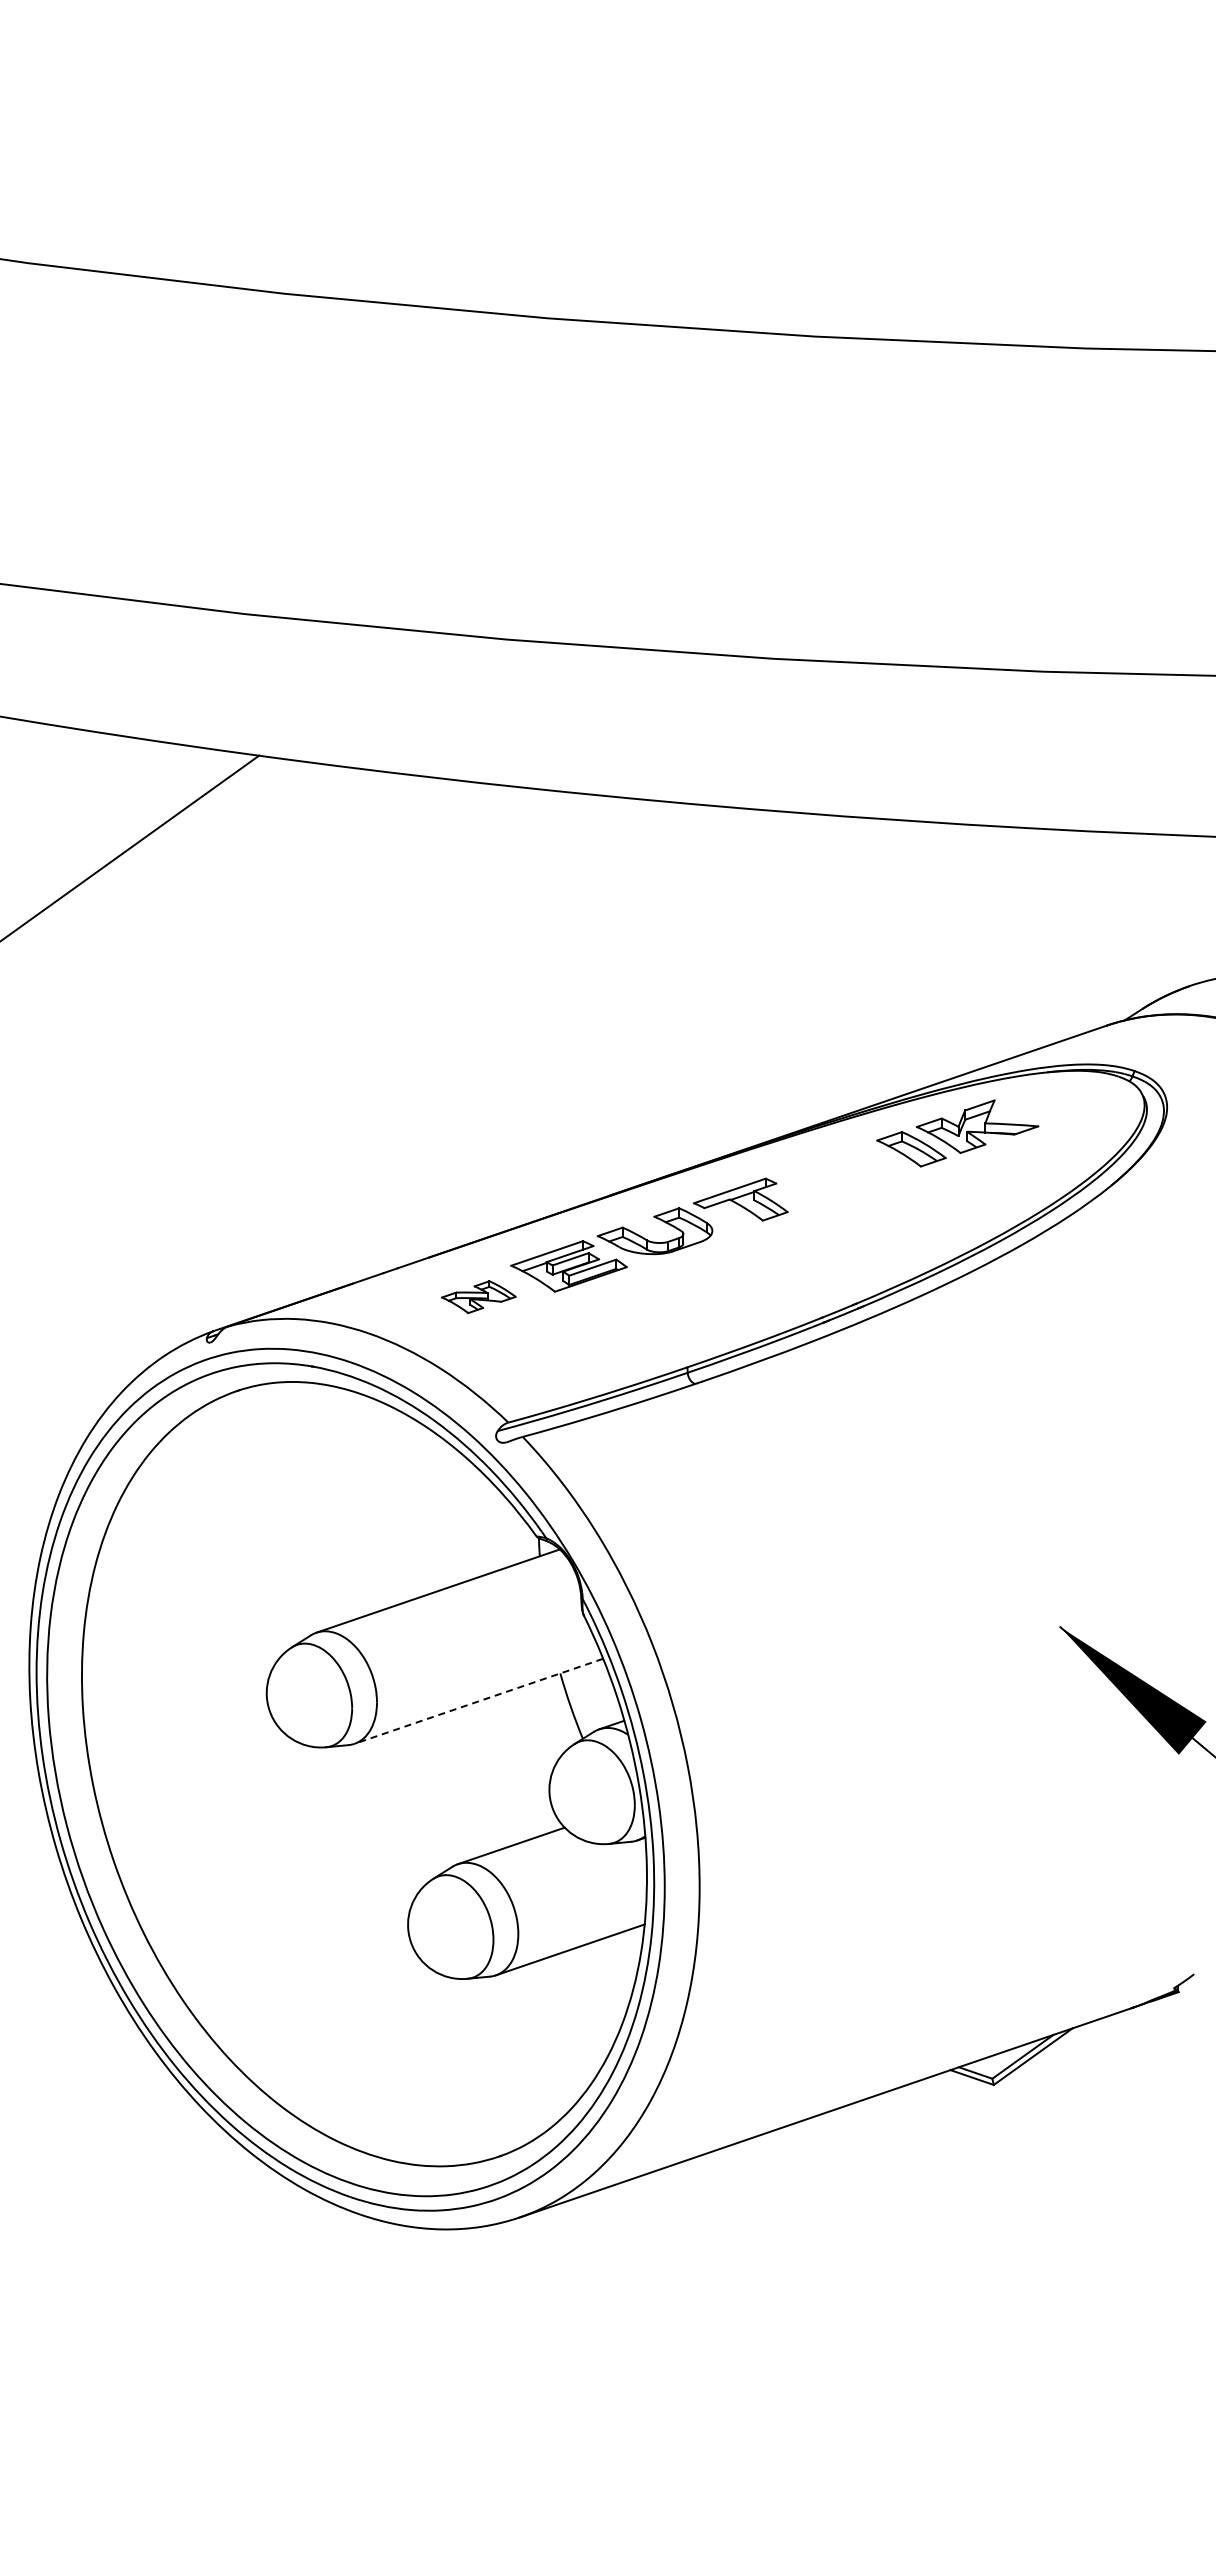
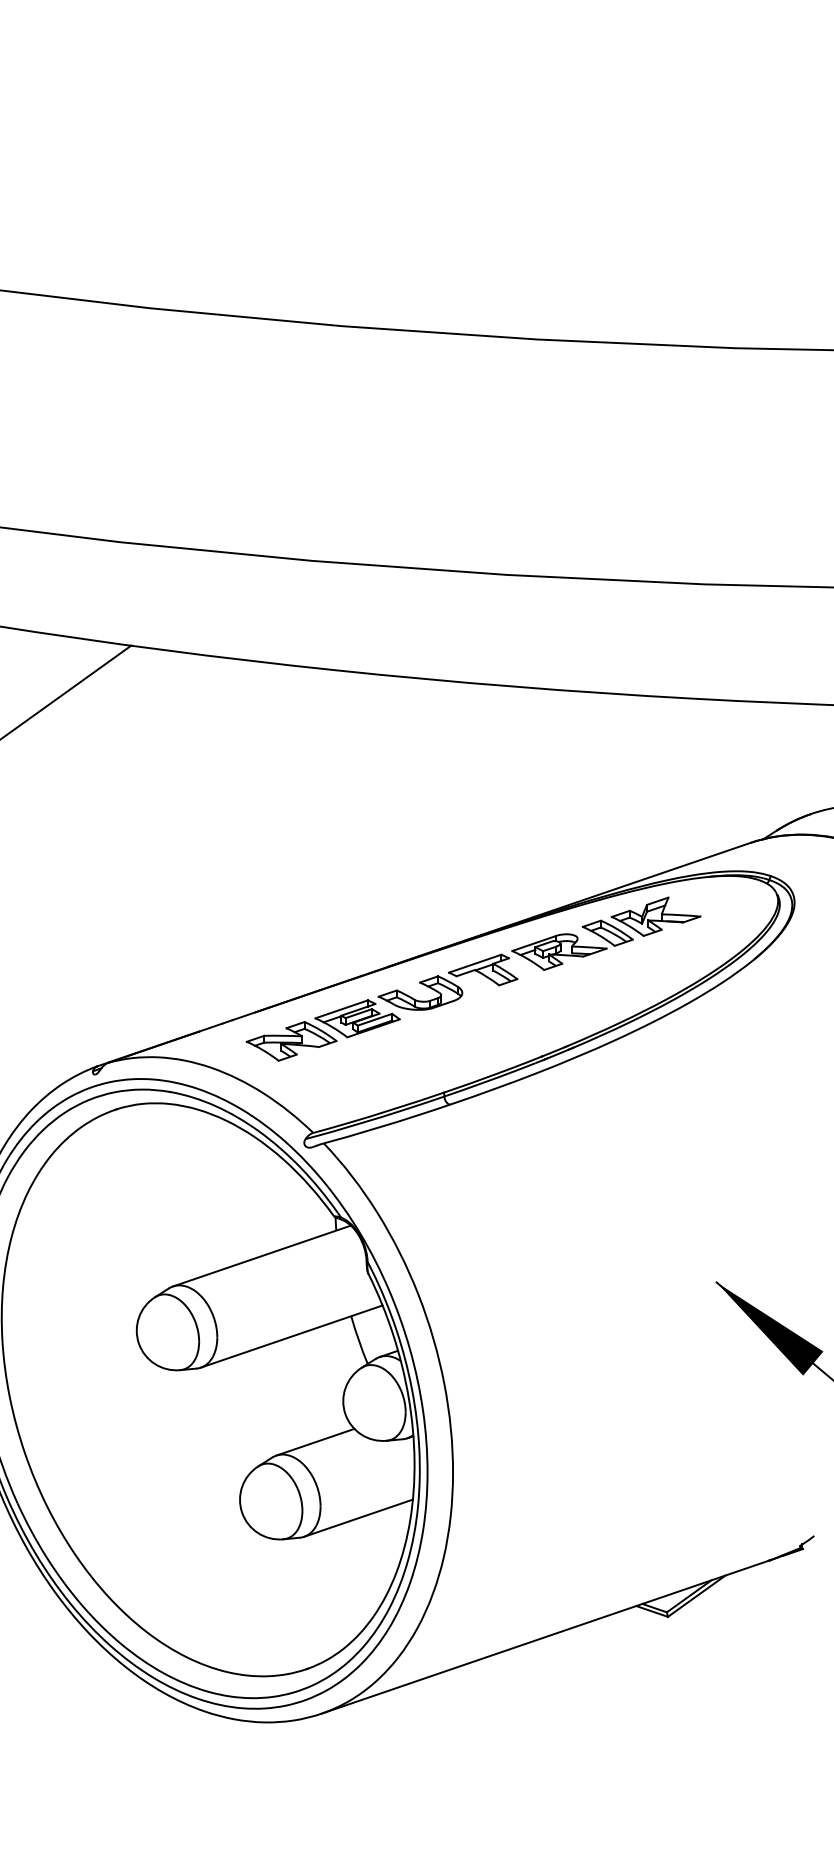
part: (844, 1174) -> (558, 951), added
part: (478, 1296) -> (291, 1040), size x1.67
line: (478, 1701) -> (291, 1336), dashed -> solid

